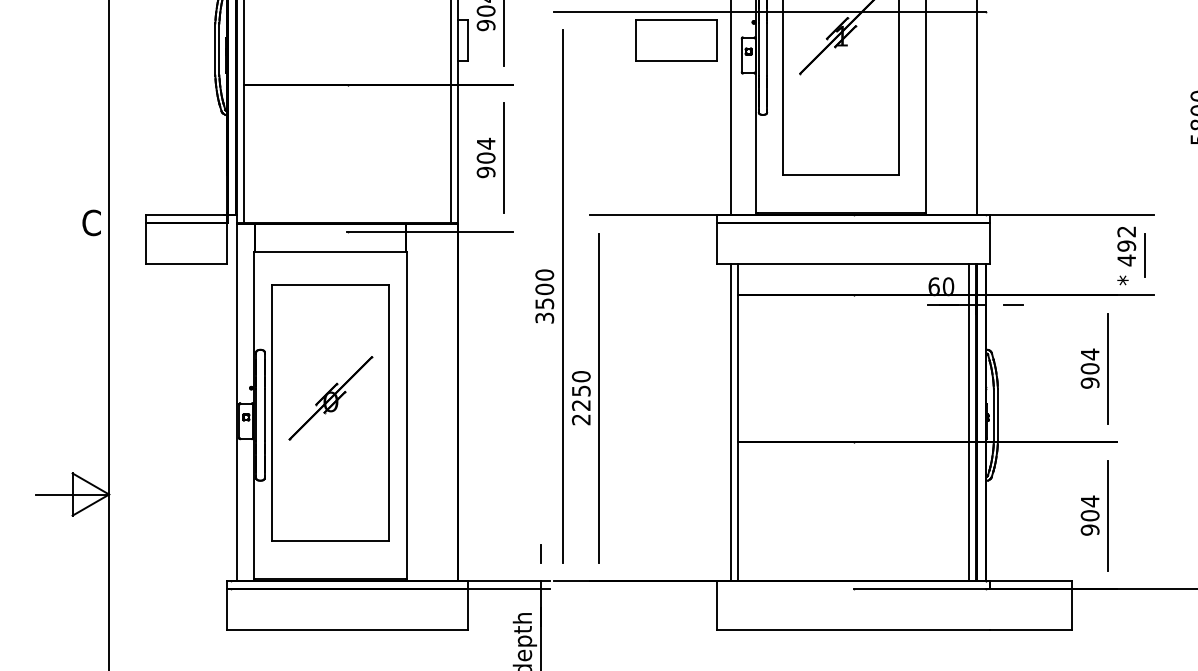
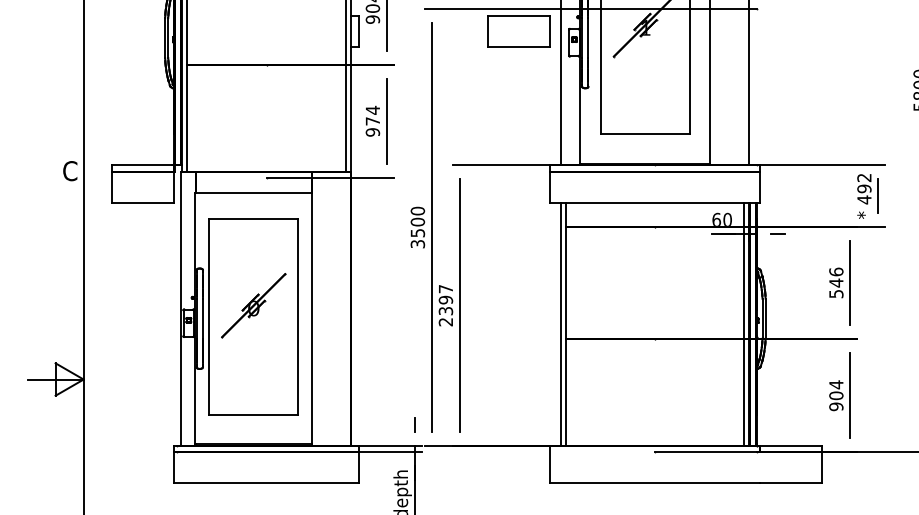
text: (485, 158) -> (372, 121), 904 -> 974
text: (1090, 368) -> (836, 282), 904 -> 546
text: (580, 390) -> (445, 299), 2250 -> 2397

